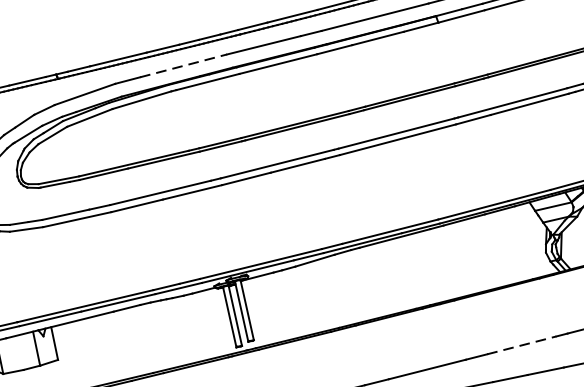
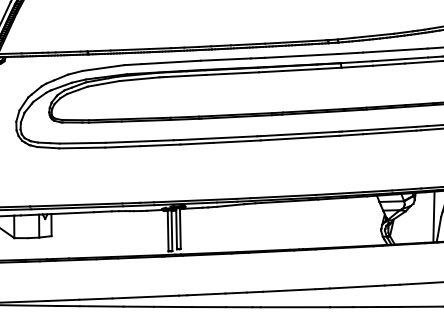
line: (184, 65) -> (171, 62), dashed -> solid
line: (522, 345) -> (353, 287), dashed -> solid

